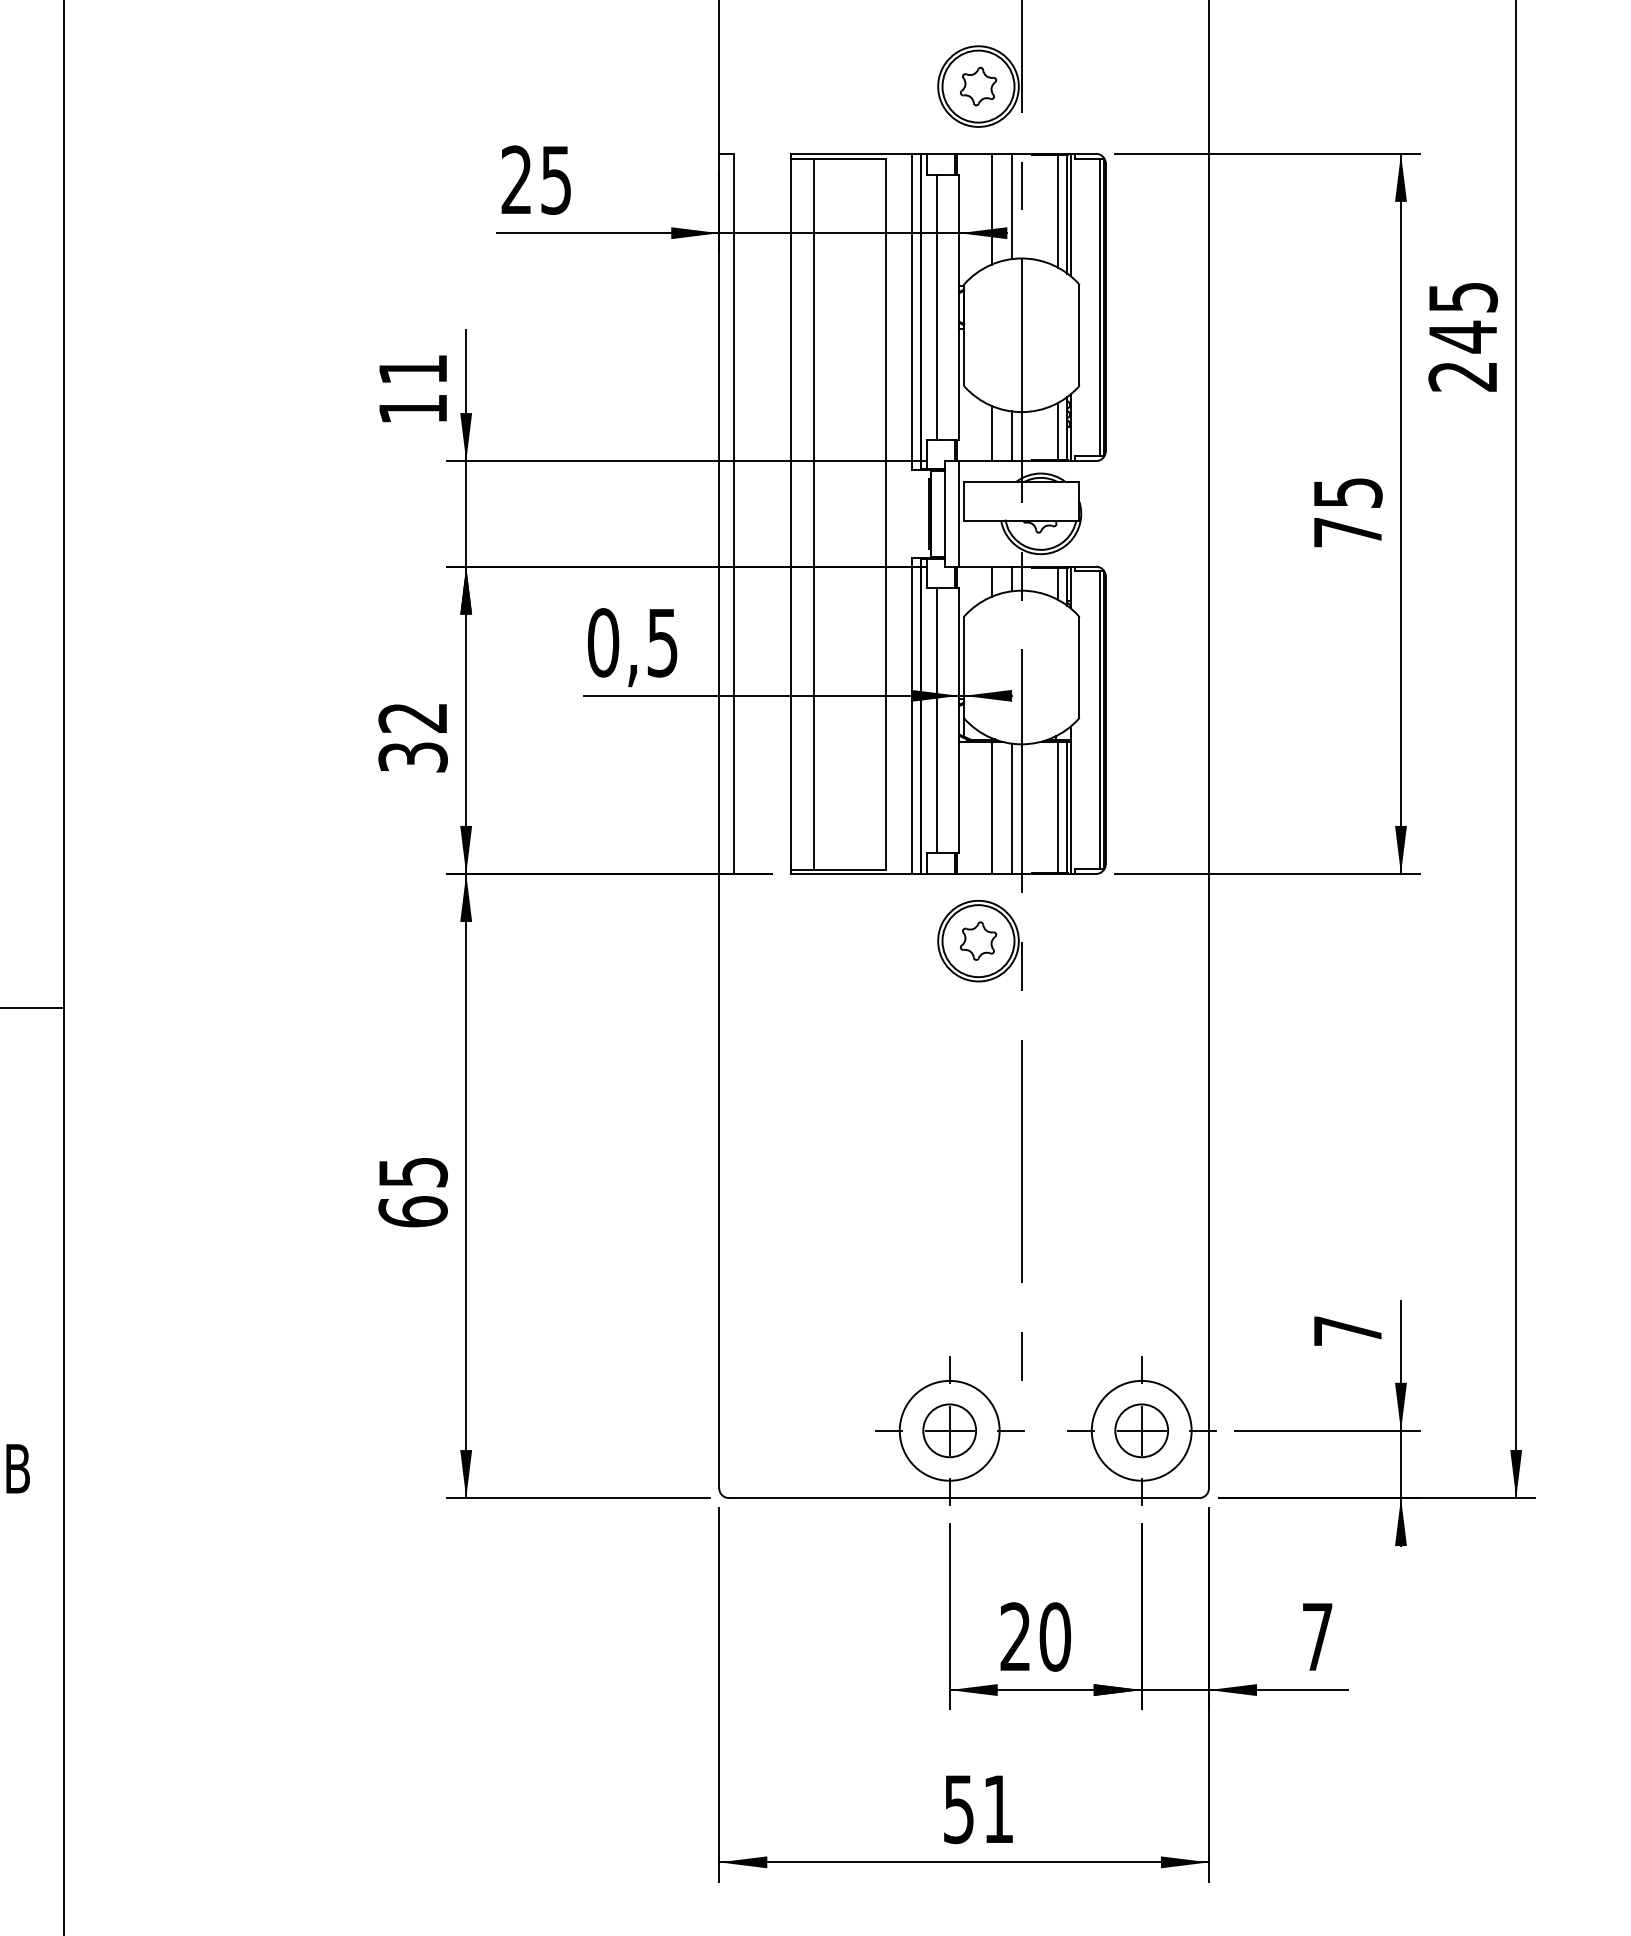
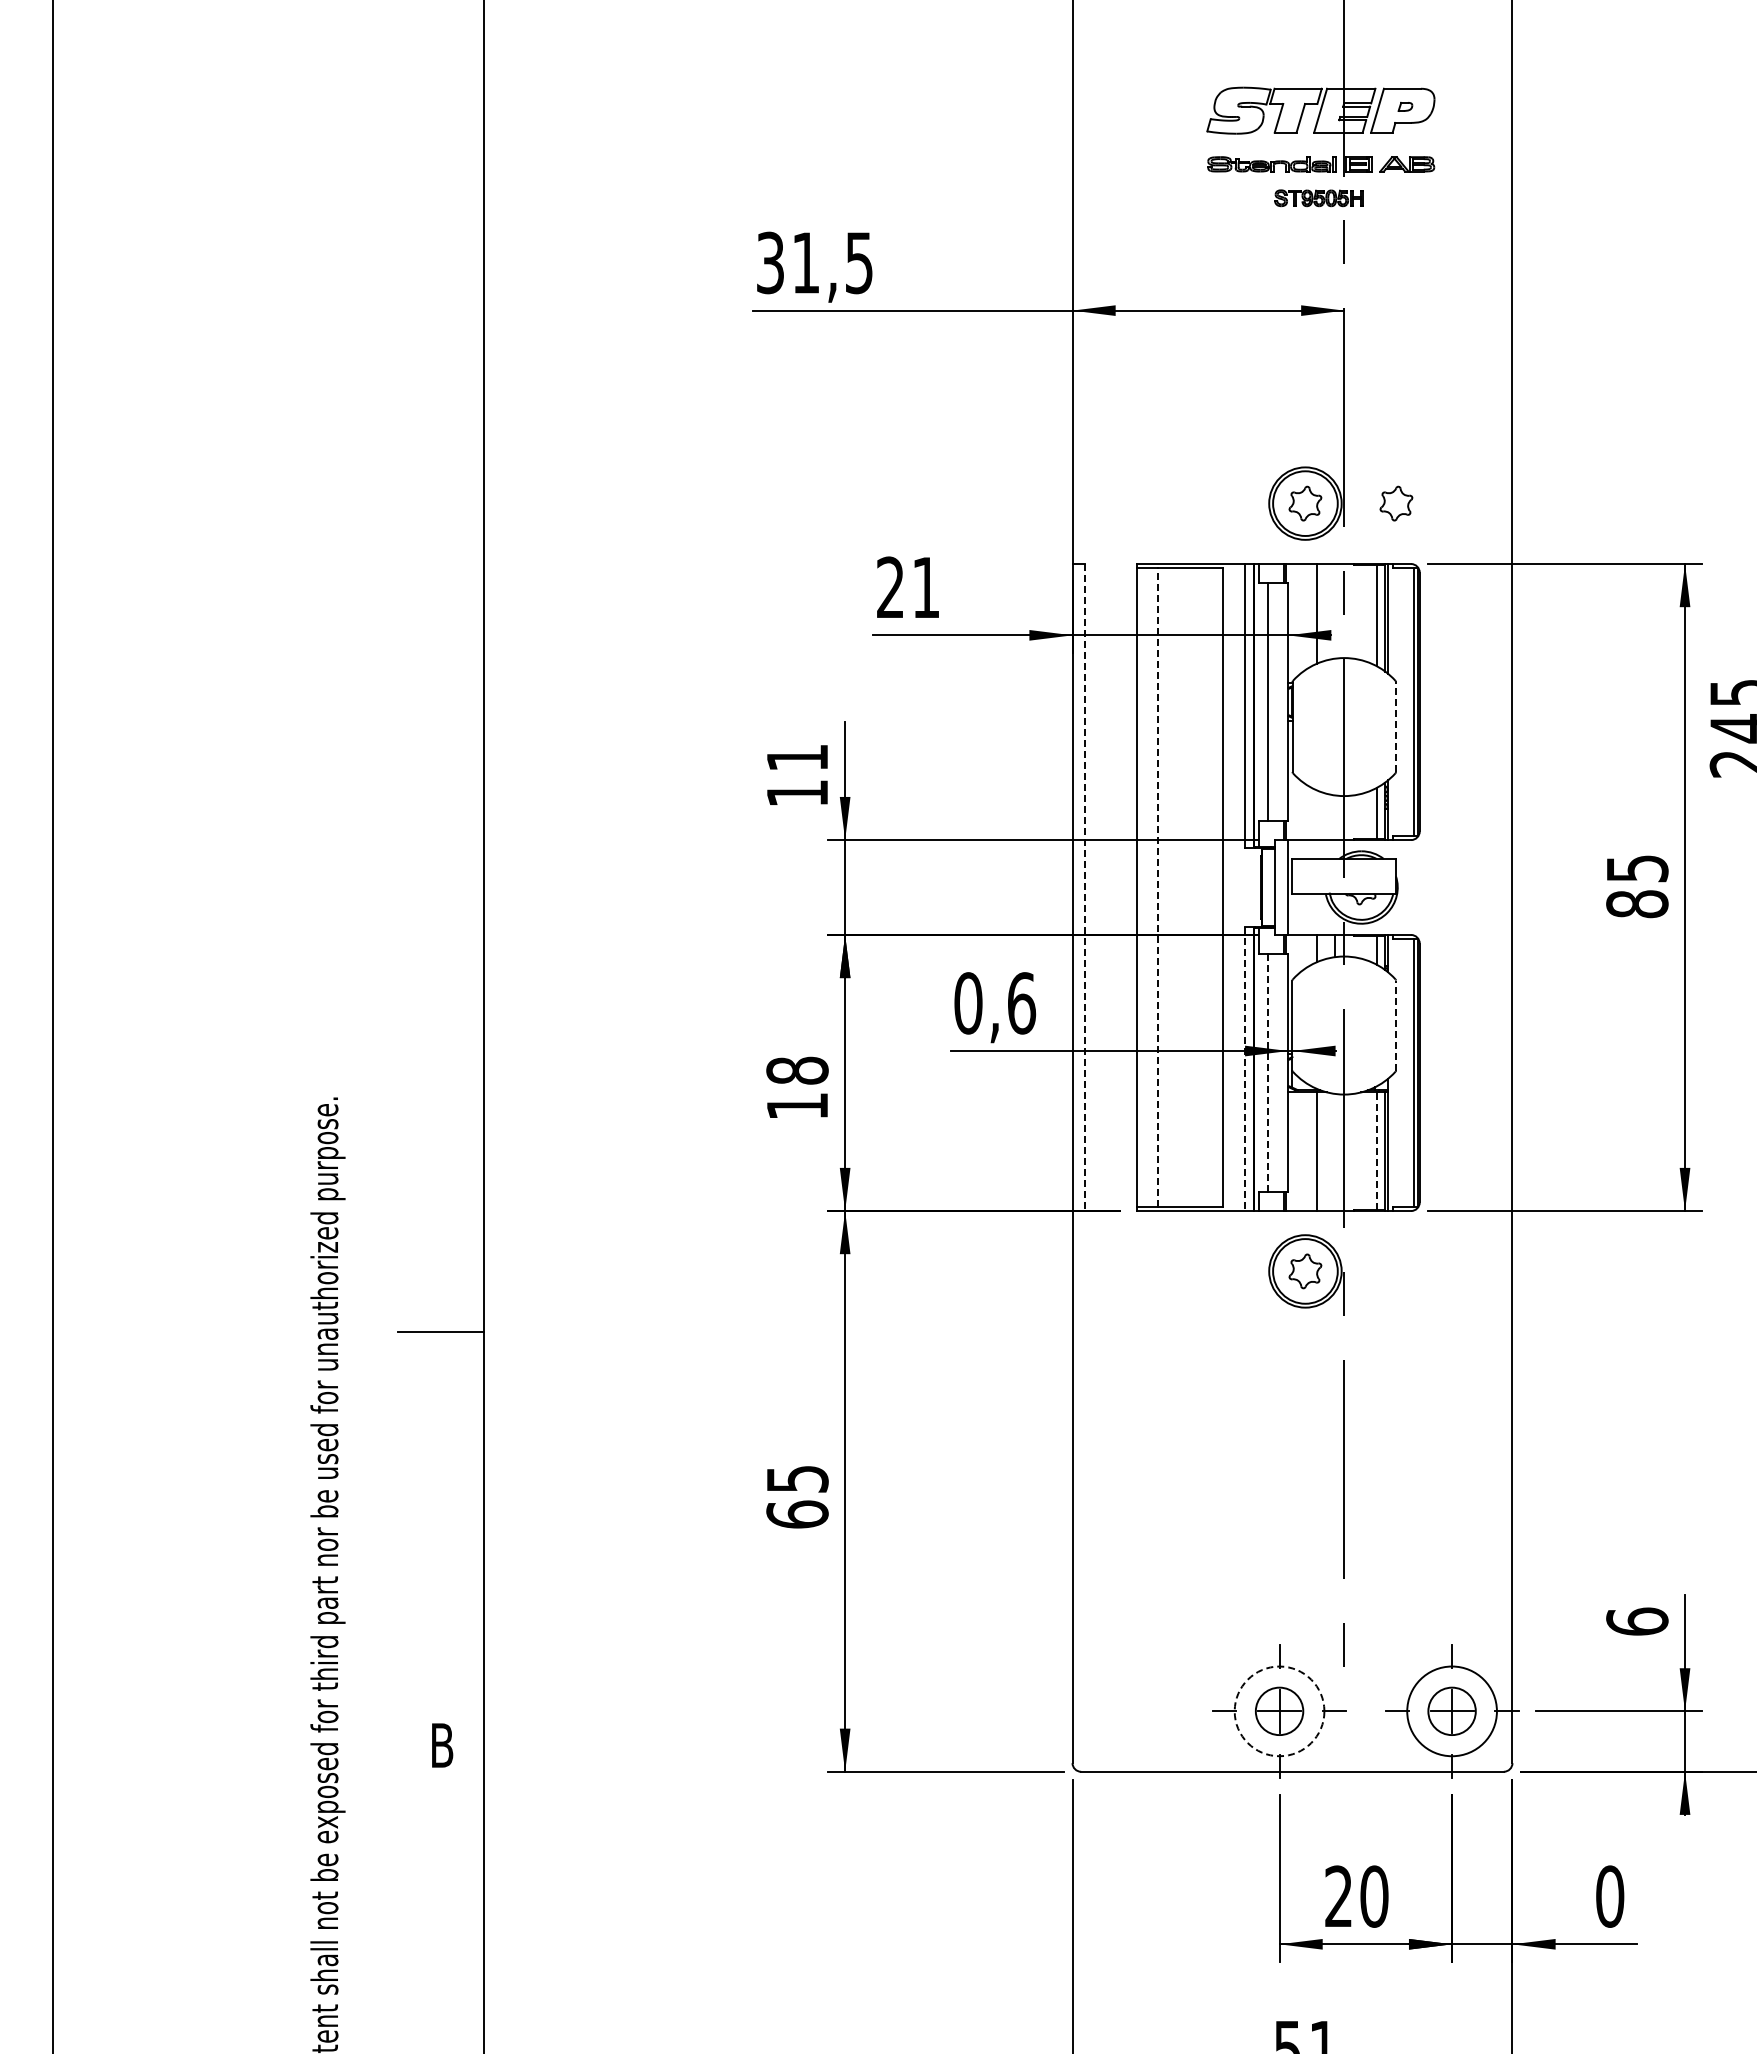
part: (1079, 86) -> (1396, 503), added
text: (555, 179) -> (925, 587), 25 -> 21
line: (1011, 206) -> (1335, 611), removed
line: (1079, 335) -> (1396, 727), solid -> dashed
line: (991, 433) -> (1317, 815), removed
line: (1011, 435) -> (1335, 817), removed
line: (733, 513) -> (1085, 887), solid -> dashed
line: (813, 513) -> (1157, 887), solid -> dashed
text: (1348, 532) -> (1637, 904), 75 -> 85
text: (663, 642) -> (1022, 1003), 0,5 -> 0,6
line: (1078, 667) -> (1395, 1025), solid -> dashed
line: (911, 716) -> (1245, 1069), solid -> dashed
line: (937, 719) -> (1268, 1072), solid -> dashed
text: (413, 736) -> (797, 1087), 32 -> 18
line: (1057, 807) -> (1376, 1151), solid -> dashed
line: (1011, 808) -> (1335, 1152), removed
text: (1348, 1330) -> (1637, 1621), 7 -> 6
circle: (949, 1430) -> (1279, 1711), solid -> dashed
text: (1318, 1636) -> (1610, 1896), 7 -> 0

